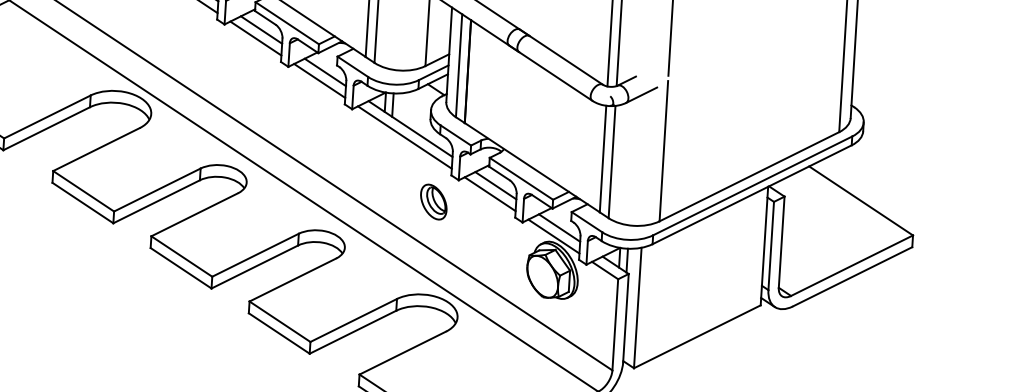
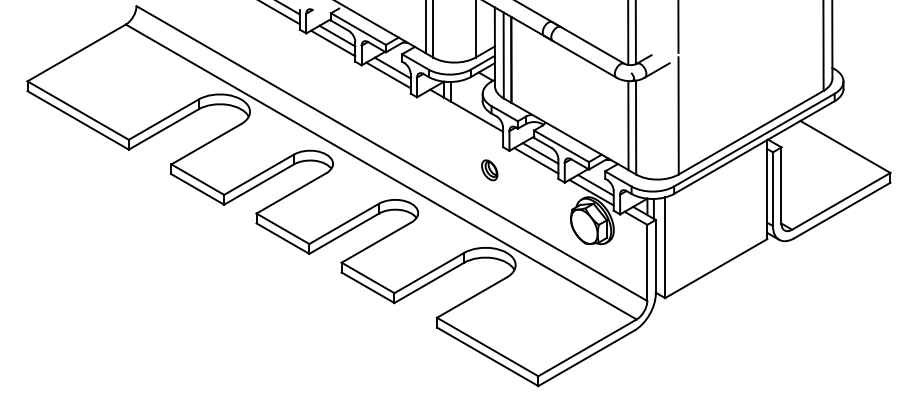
line: (405, 136) -> (462, 117), removed
part: (433, 202) -> (489, 170), size x0.7

